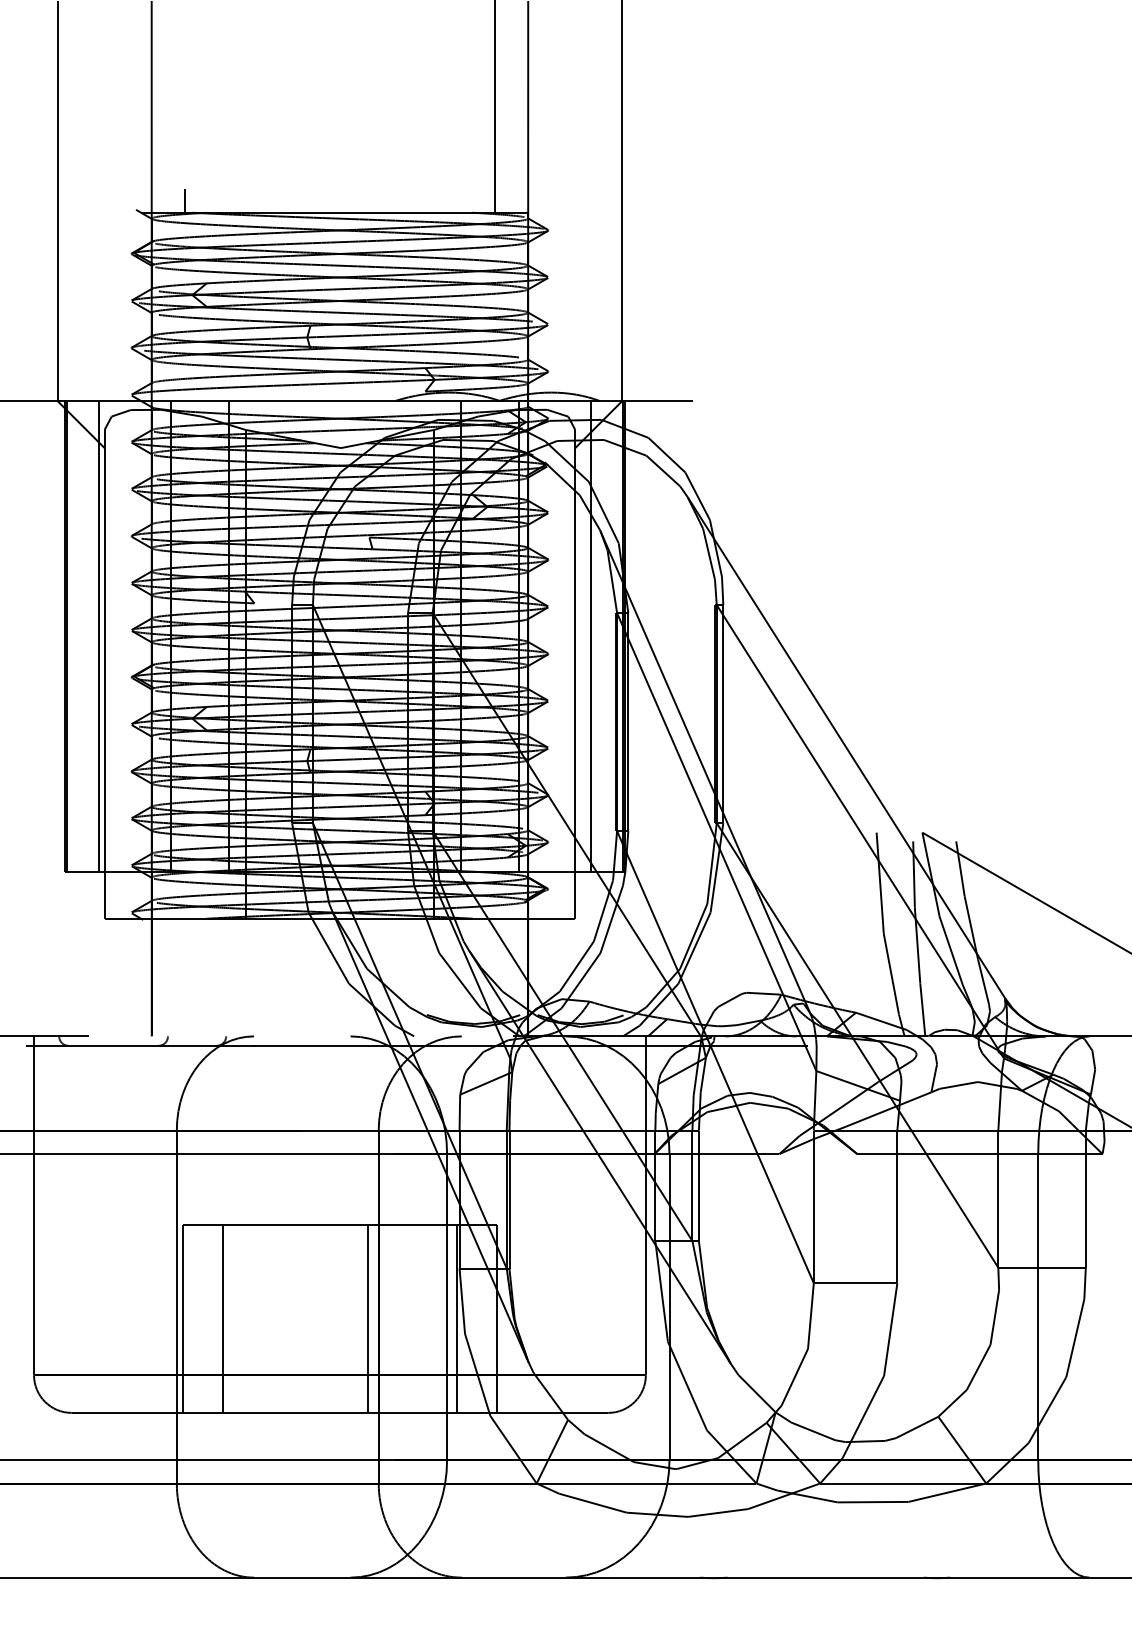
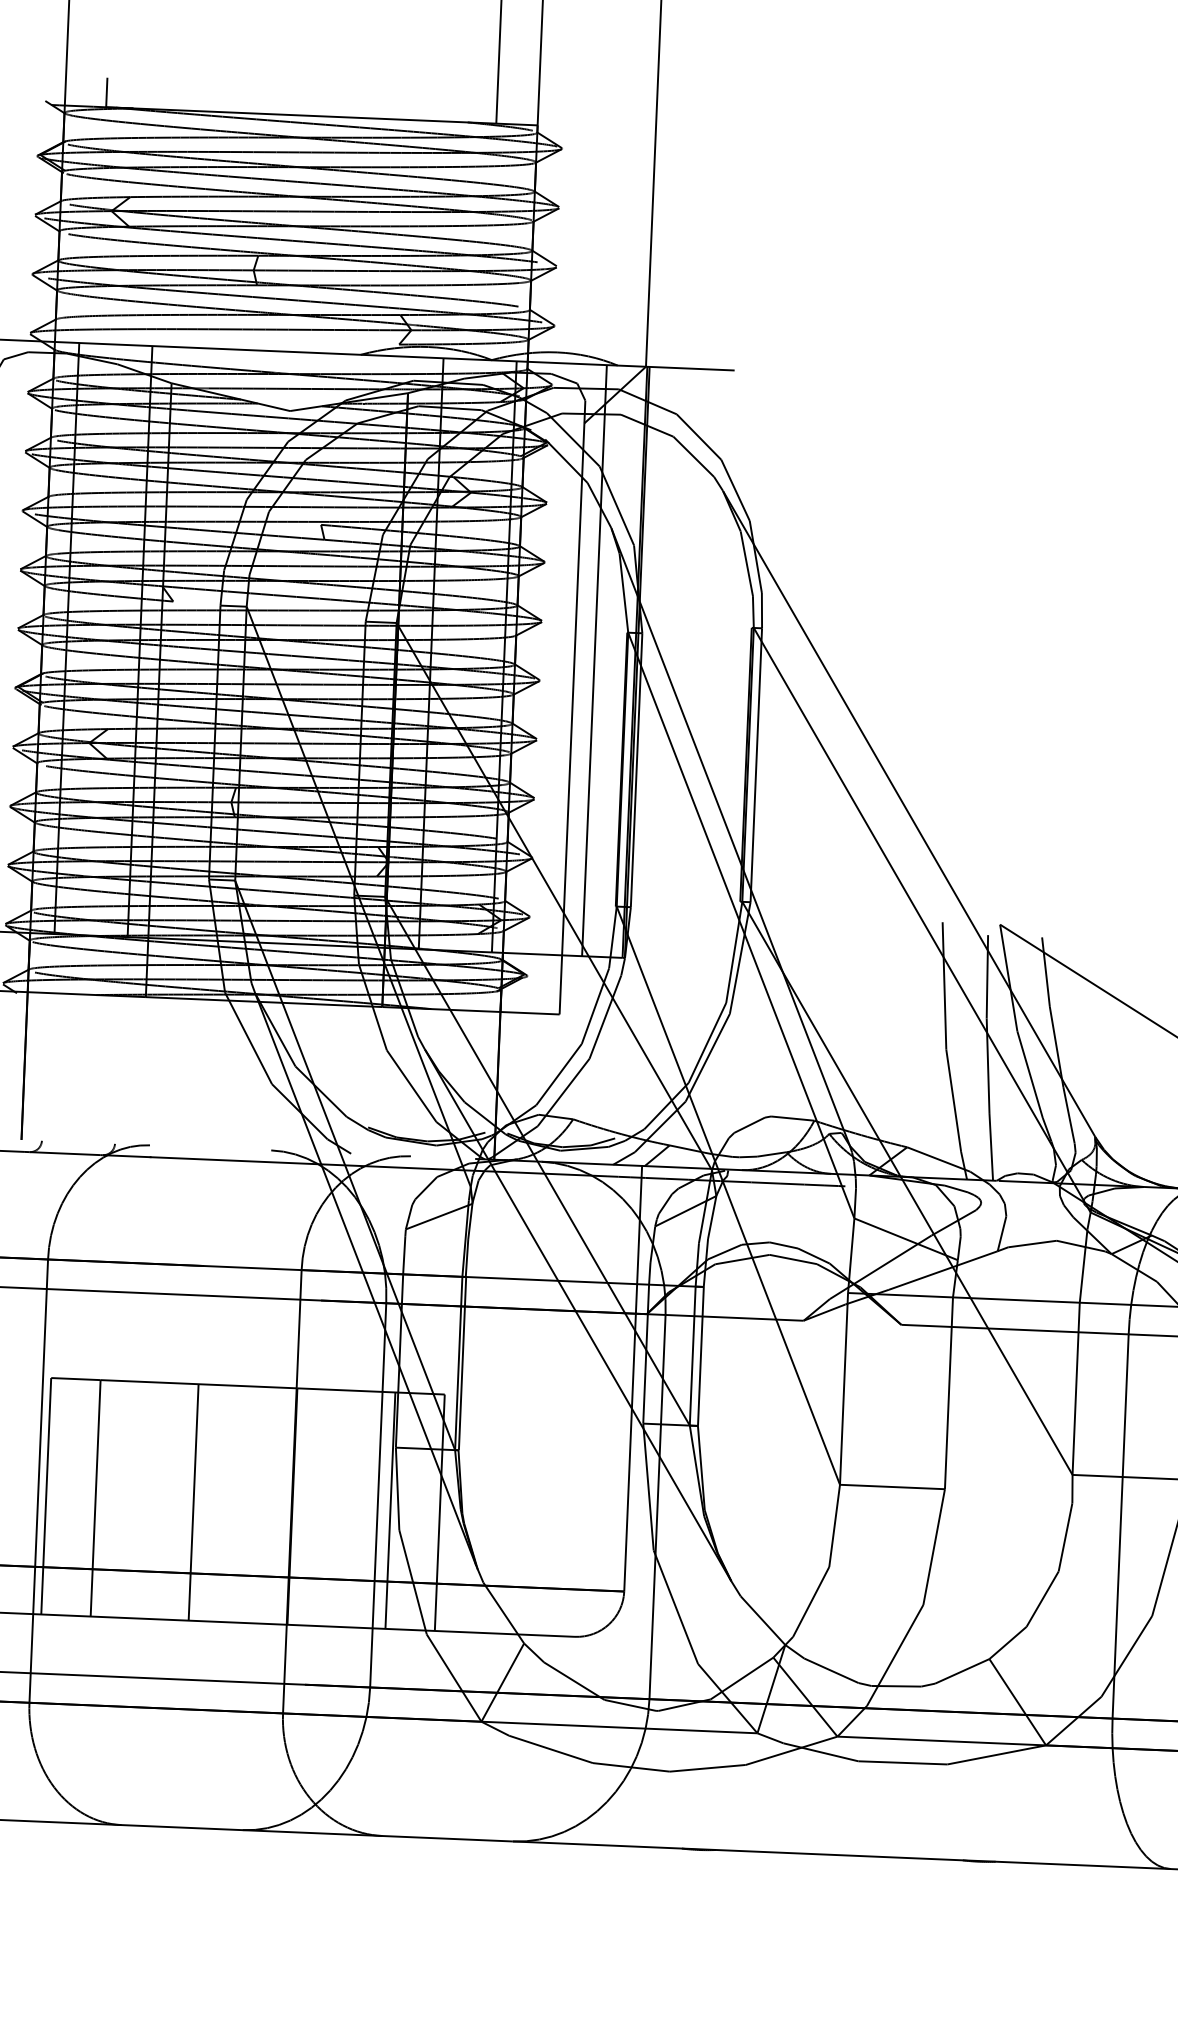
line: (367, 1318) -> (193, 1502), moved

